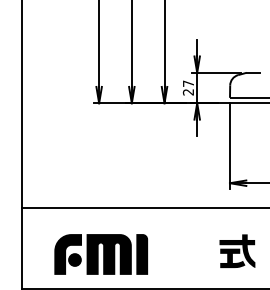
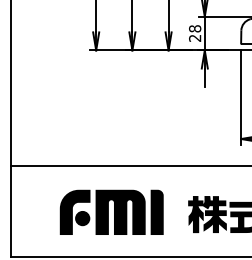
text: (188, 83) -> (195, 28), 27 -> 28
fill: (199, 251) -> (207, 214), added
part: (101, 254) -> (112, 212), moved

